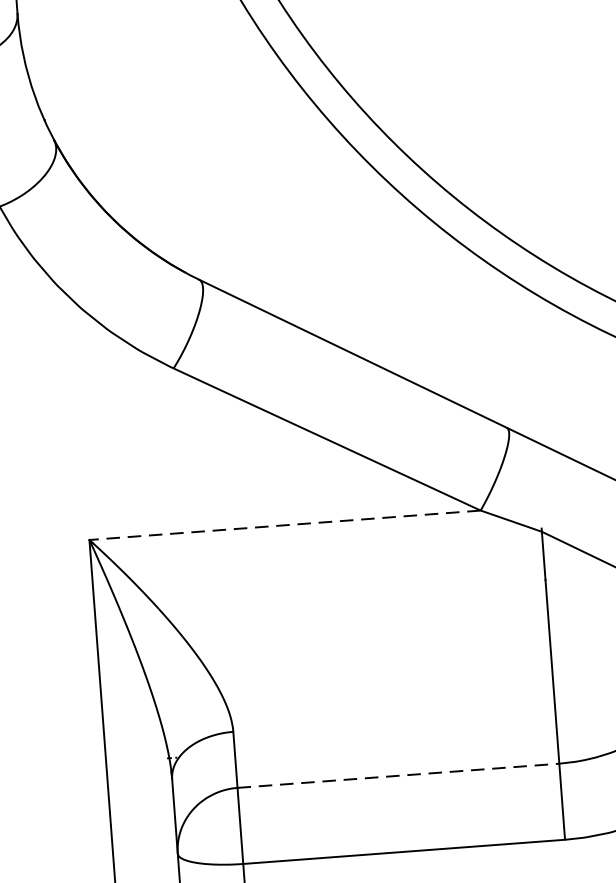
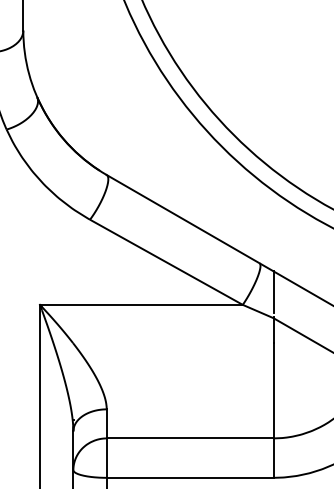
line: (538, 482) -> (273, 292), added
line: (283, 524) -> (140, 304), dashed -> solid
line: (399, 775) -> (190, 438), dashed -> solid

